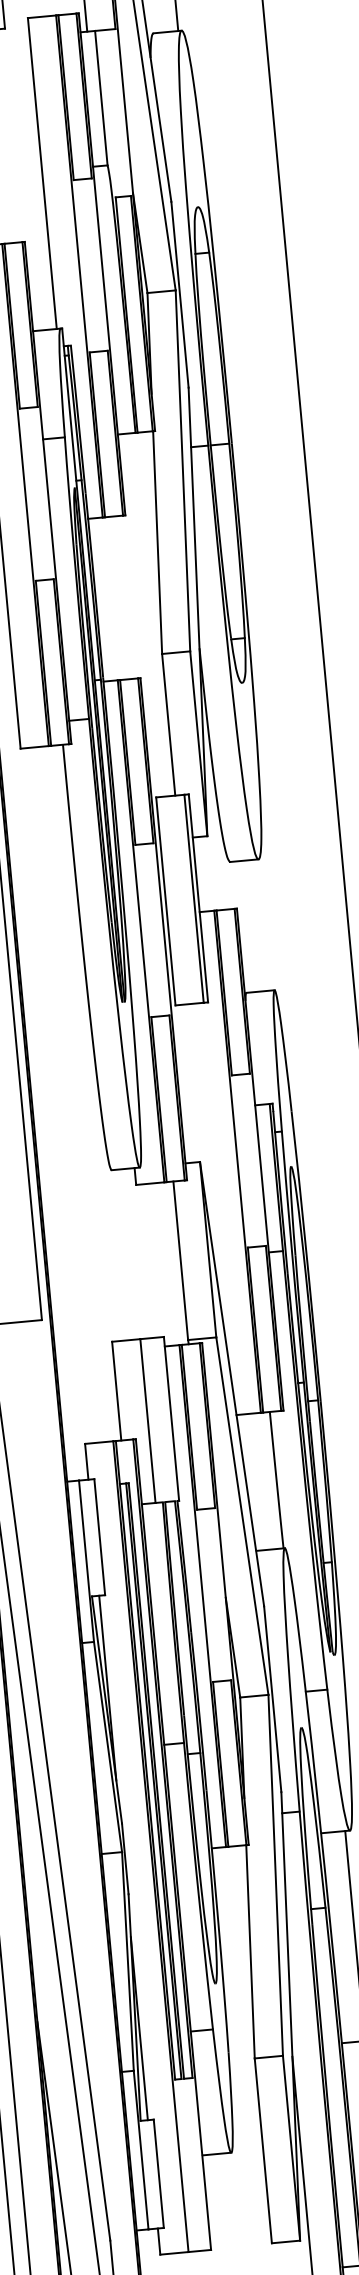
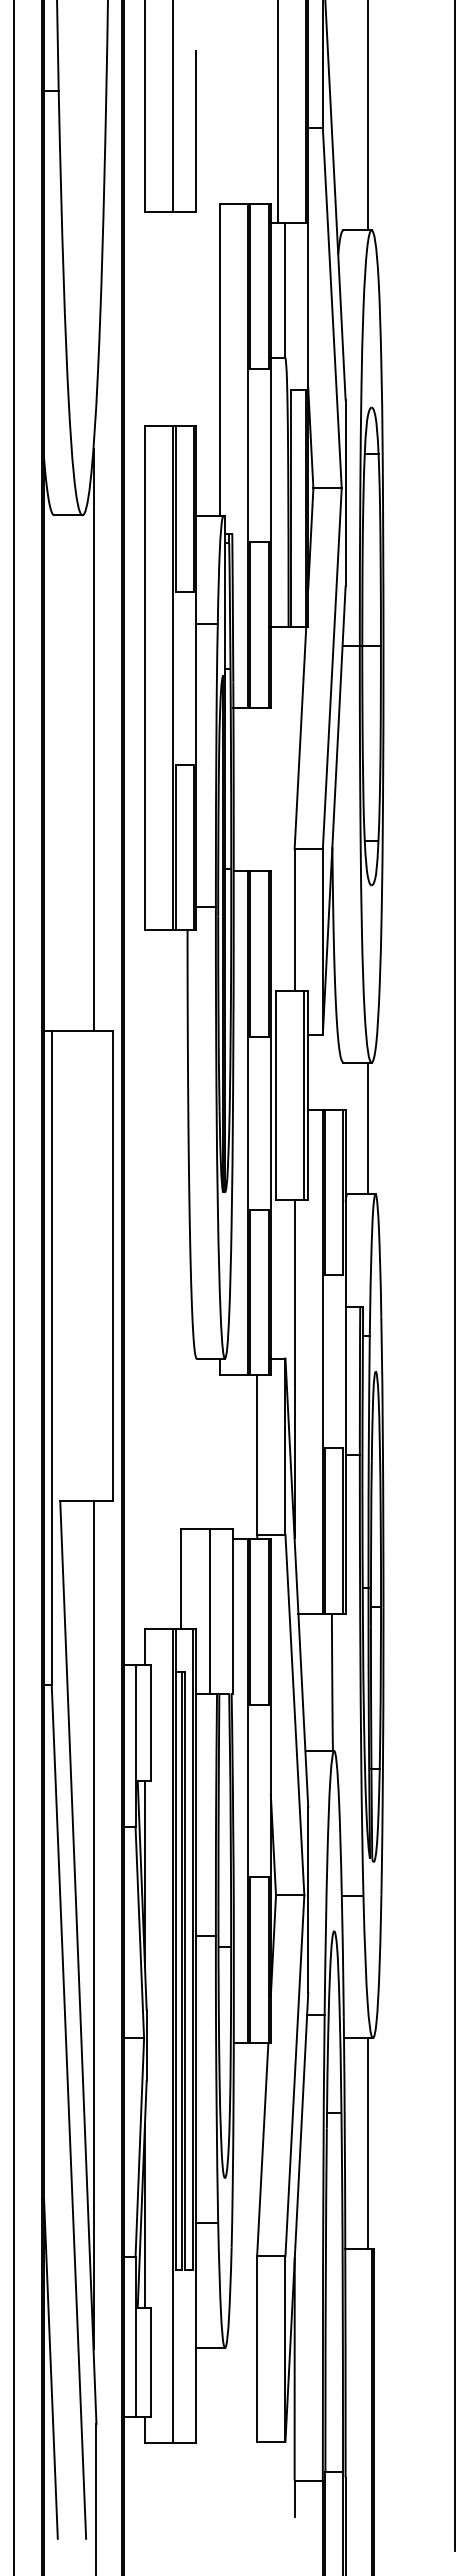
line: (261, 925) -> (368, 1128), added
line: (210, 1172) -> (294, 1369), added
line: (61, 1744) -> (93, 1925), added

